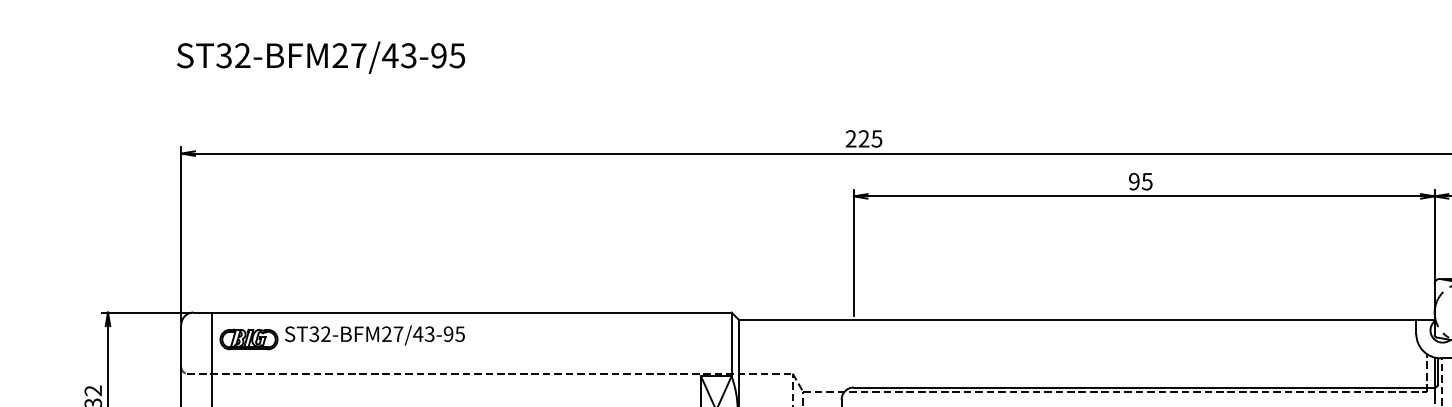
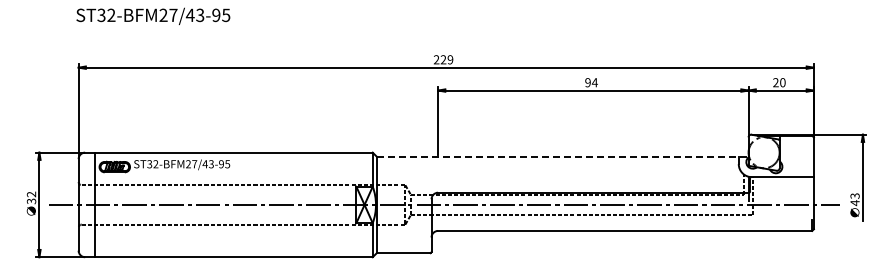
text: (877, 138) -> (450, 59), 225 -> 229
text: (1146, 181) -> (594, 82), 95 -> 94
line: (1086, 319) -> (562, 156), solid -> dashed

